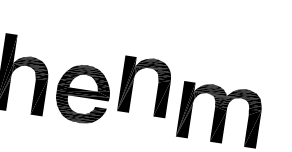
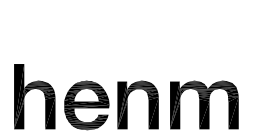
part: (133, 83) -> (127, 104), moved

